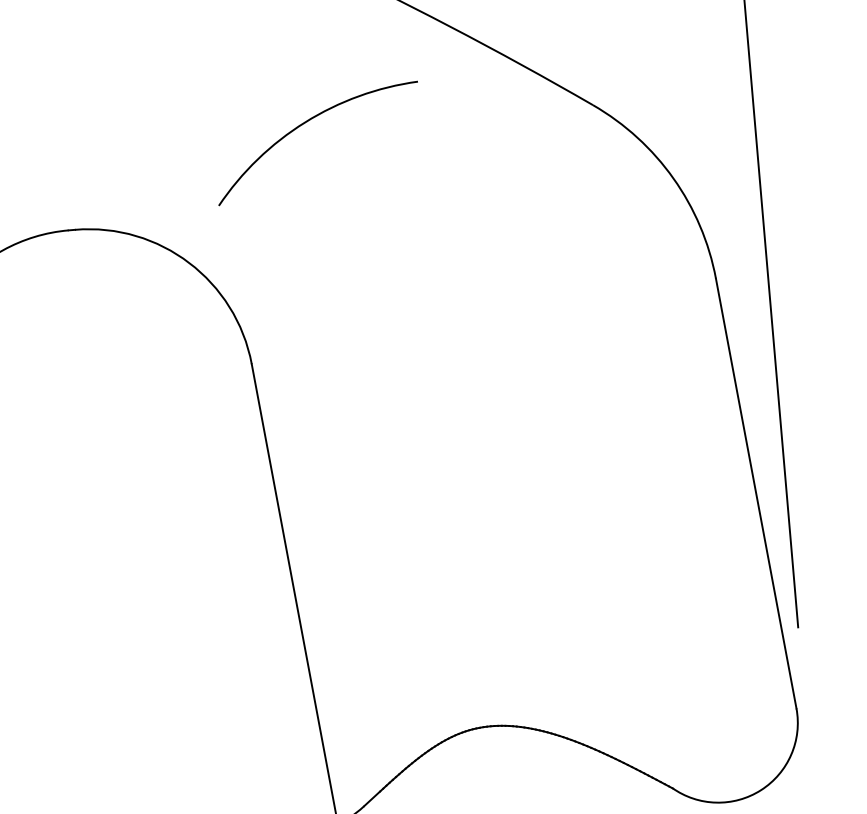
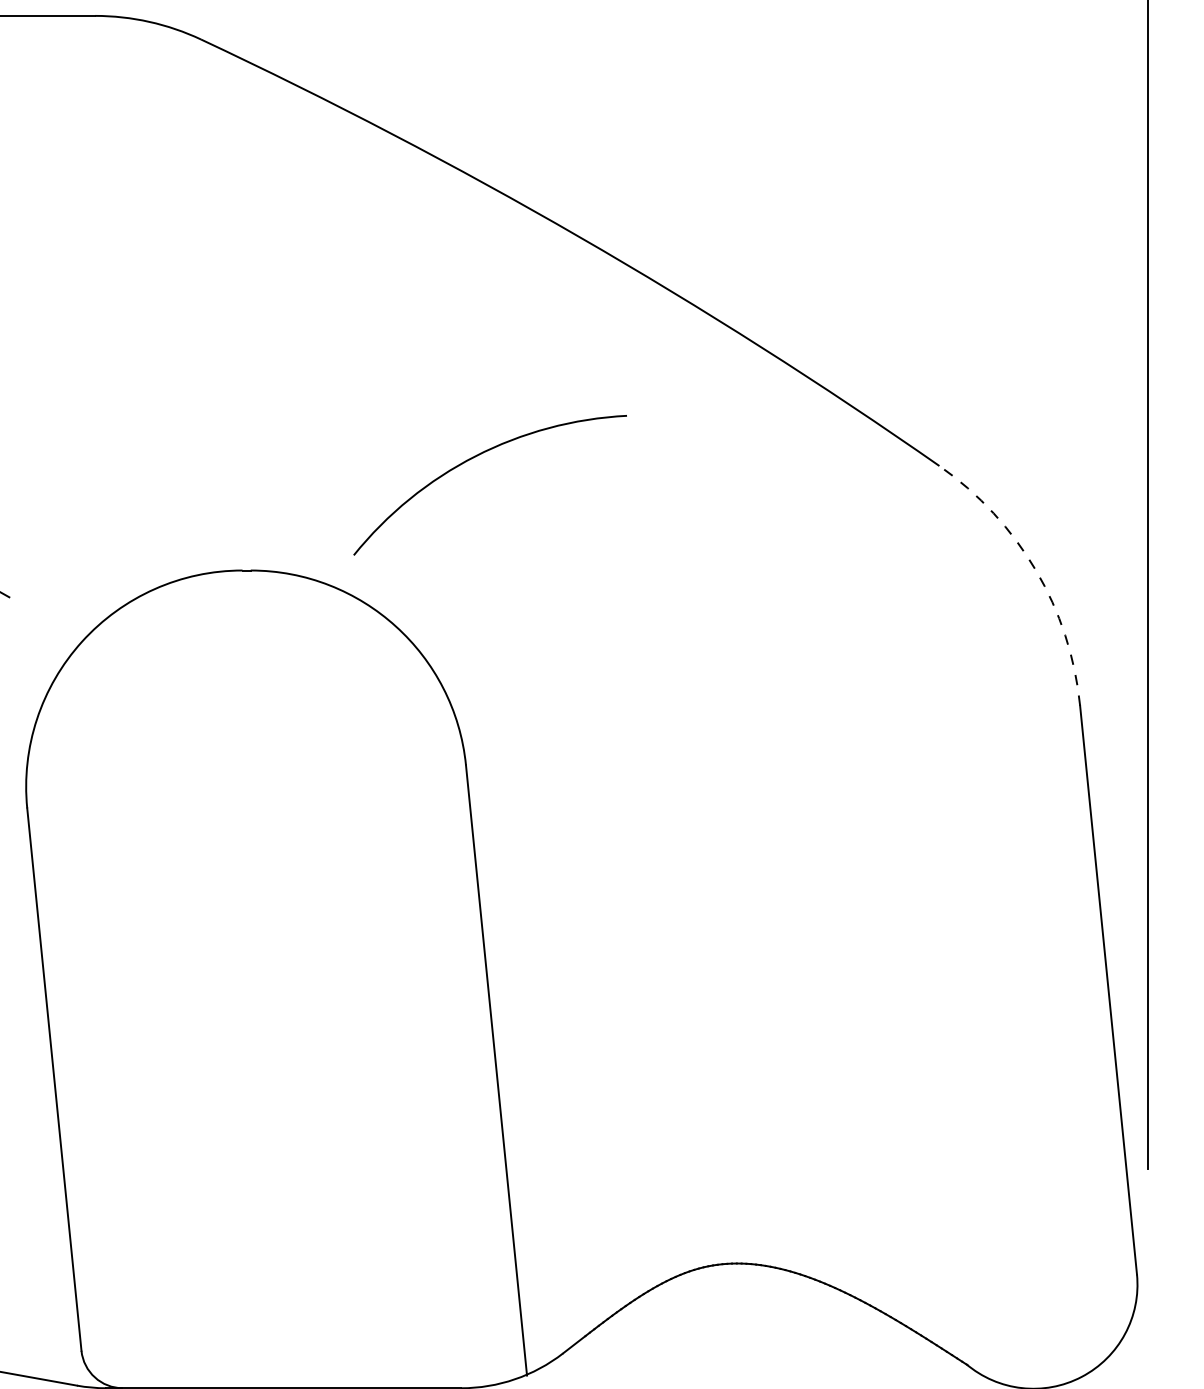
arc: (305, 123) -> (475, 457), moved
arc: (673, 178) -> (1036, 570), solid -> dashed

